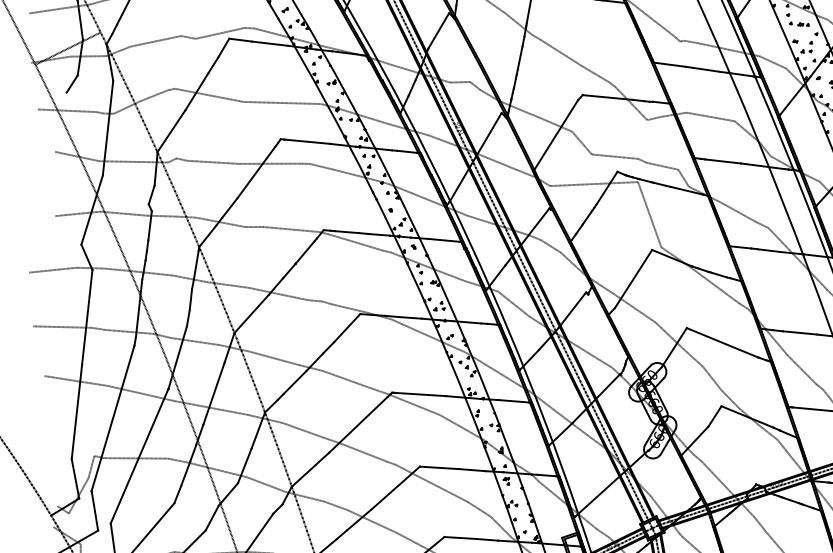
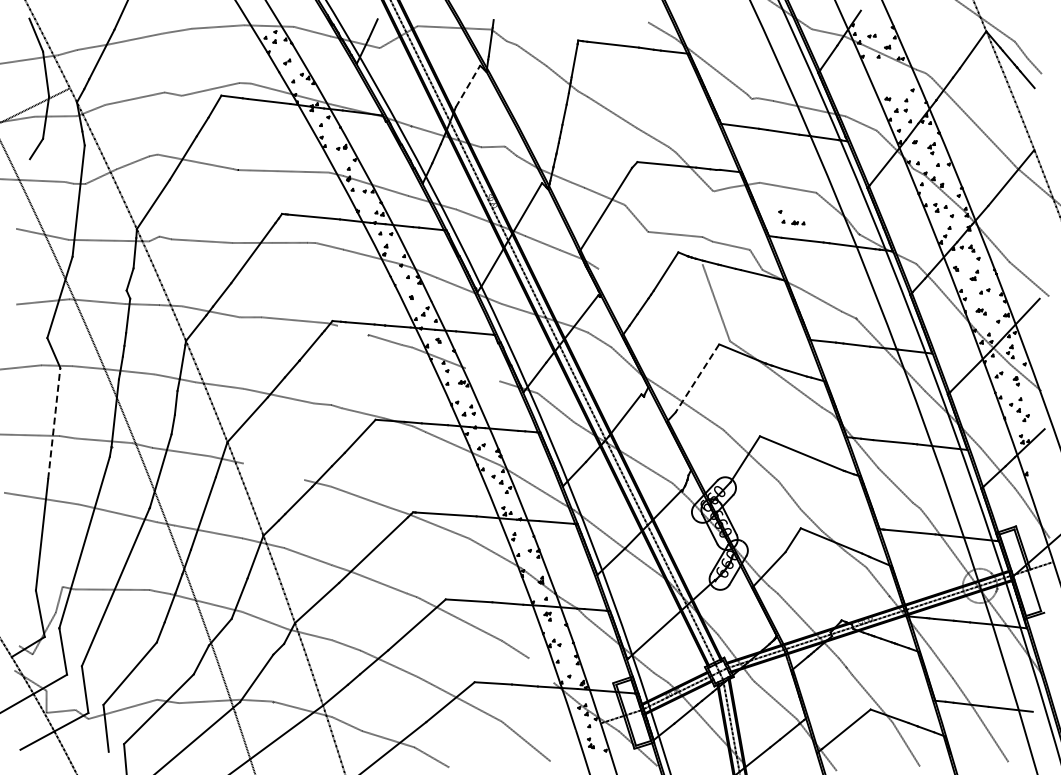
part: (797, 19) -> (791, 217), moved
line: (439, 30) -> (468, 86), solid -> dashed
line: (593, 183) -> (650, 266), removed
line: (340, 237) -> (352, 329), removed
line: (451, 275) -> (482, 374), removed
line: (633, 278) -> (697, 378), solid -> dashed
line: (87, 317) -> (54, 423), solid -> dashed
line: (273, 357) -> (273, 471), removed
line: (501, 527) -> (541, 670), removed

